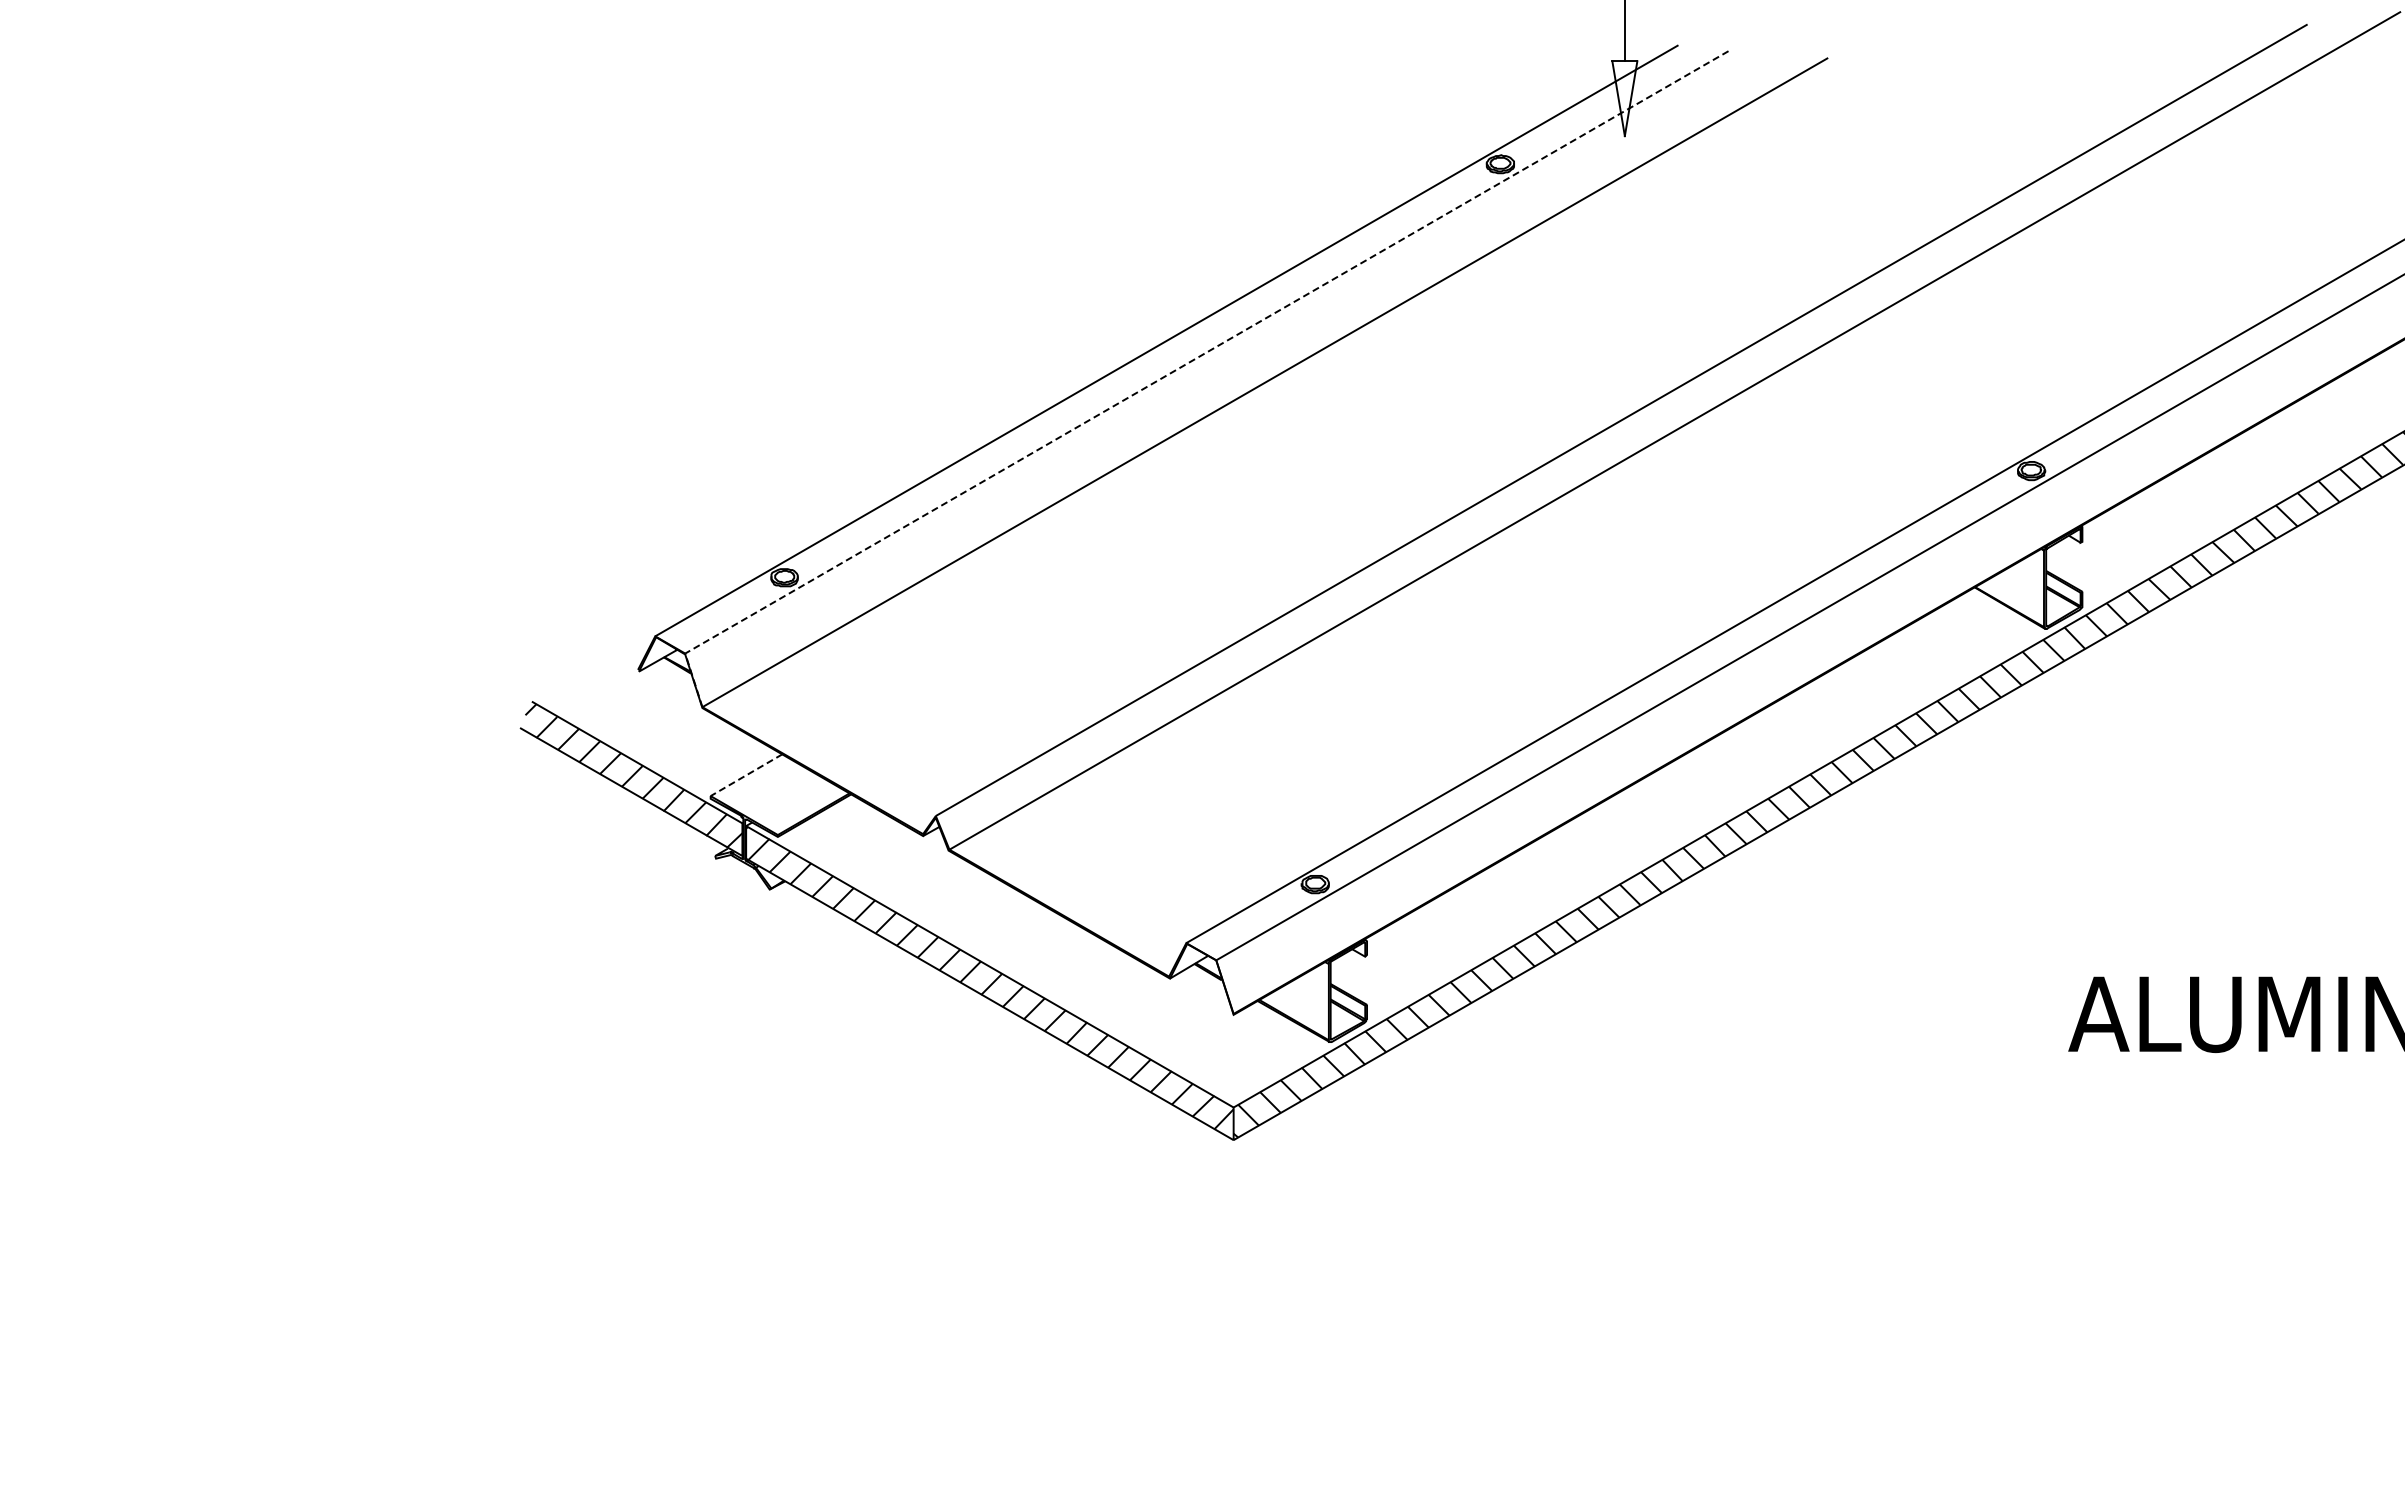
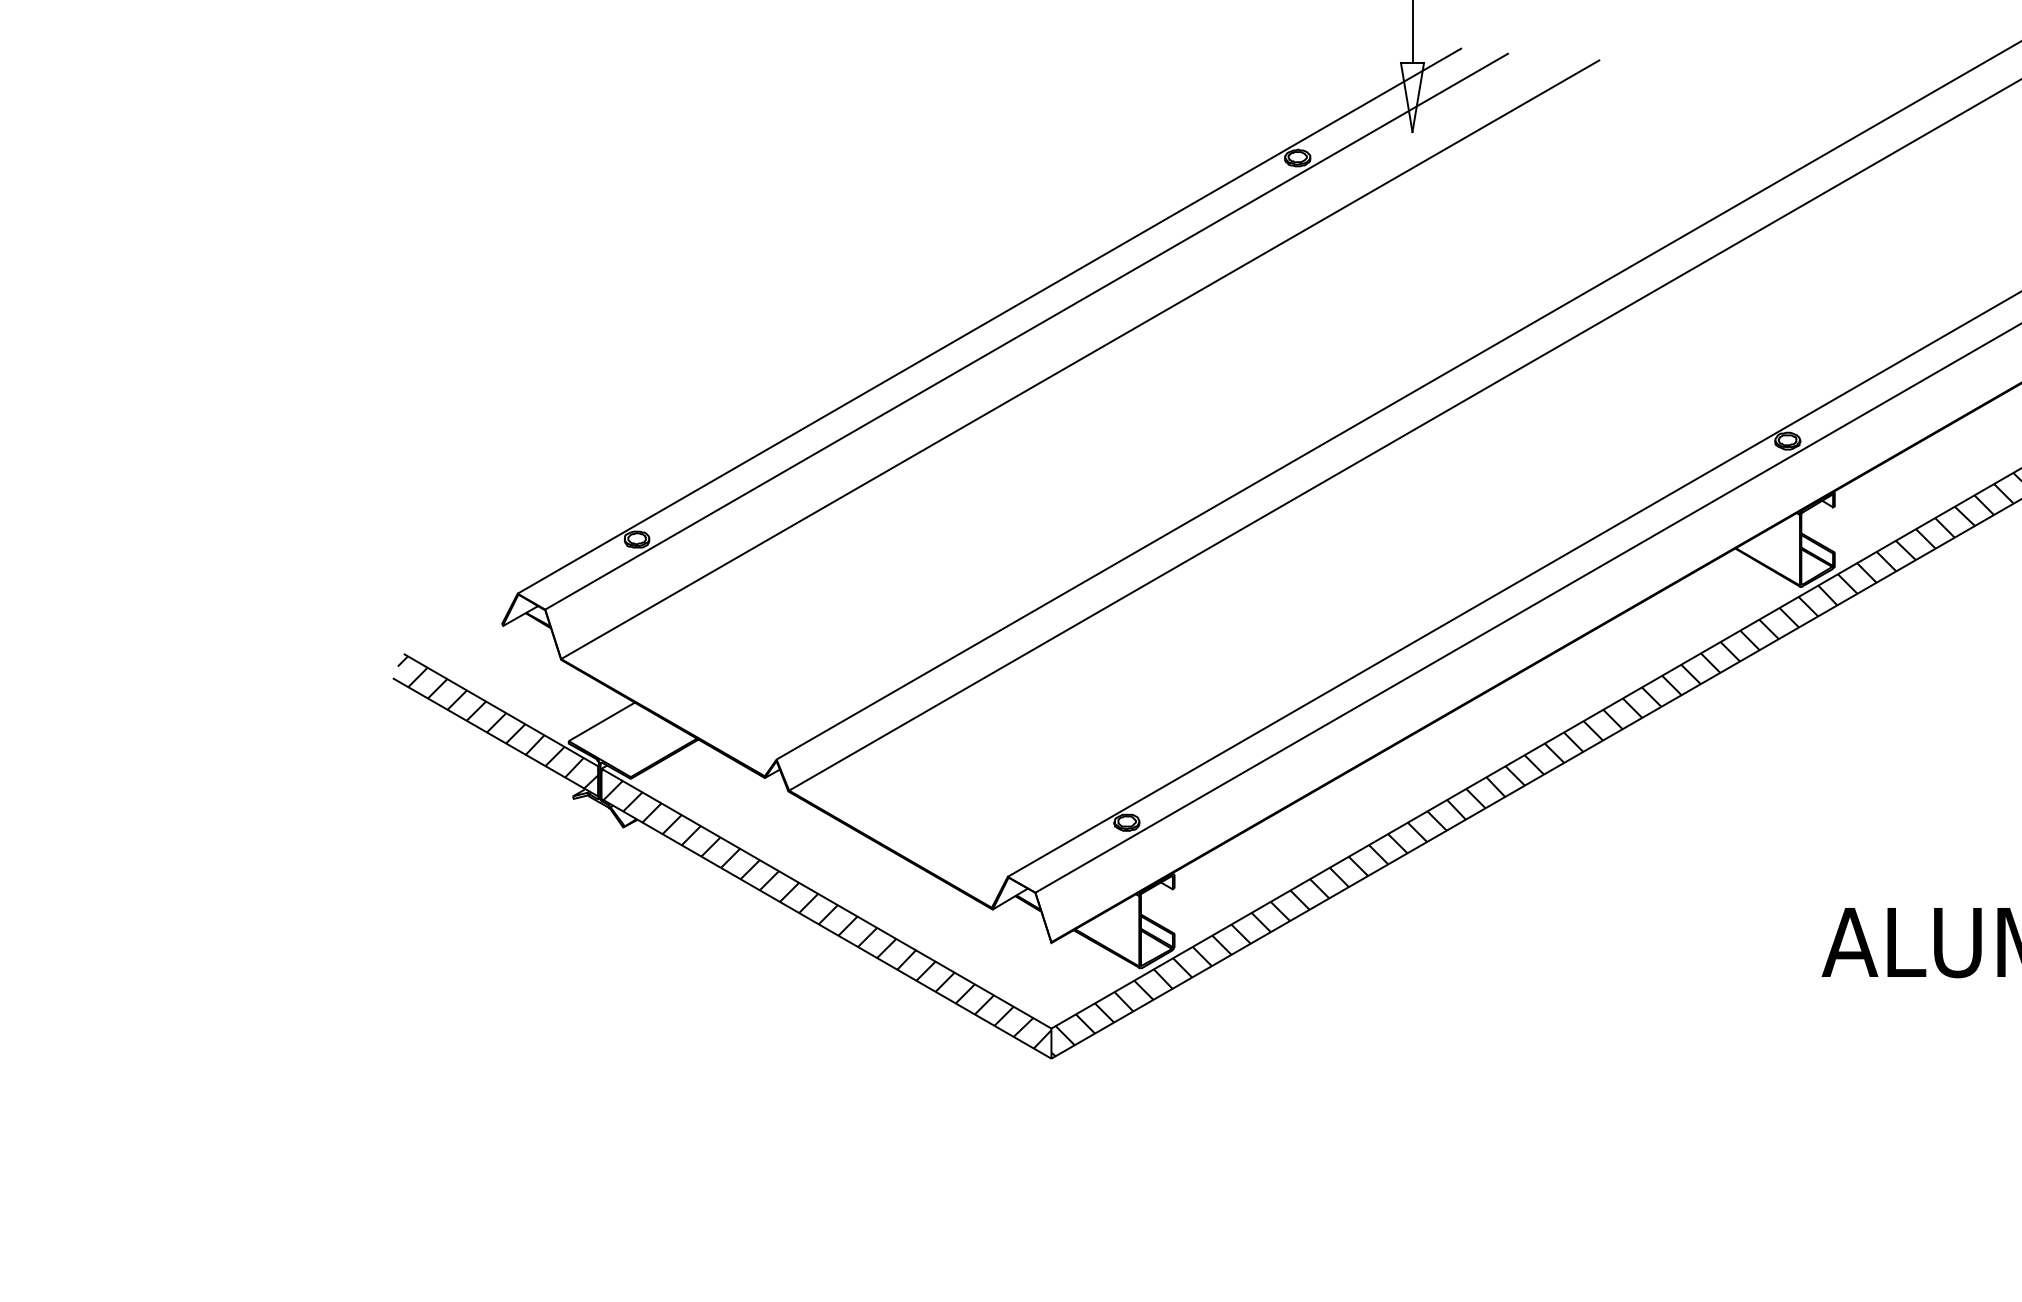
line: (1182, 366) -> (1004, 344), dashed -> solid
line: (746, 775) -> (601, 722), dashed -> solid

